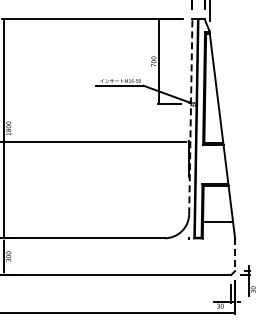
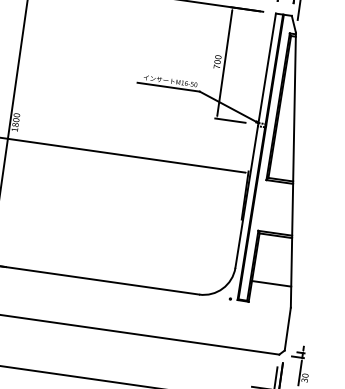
line: (190, 116) -> (255, 140), dashed -> solid
line: (235, 255) -> (288, 330), dashed -> solid

